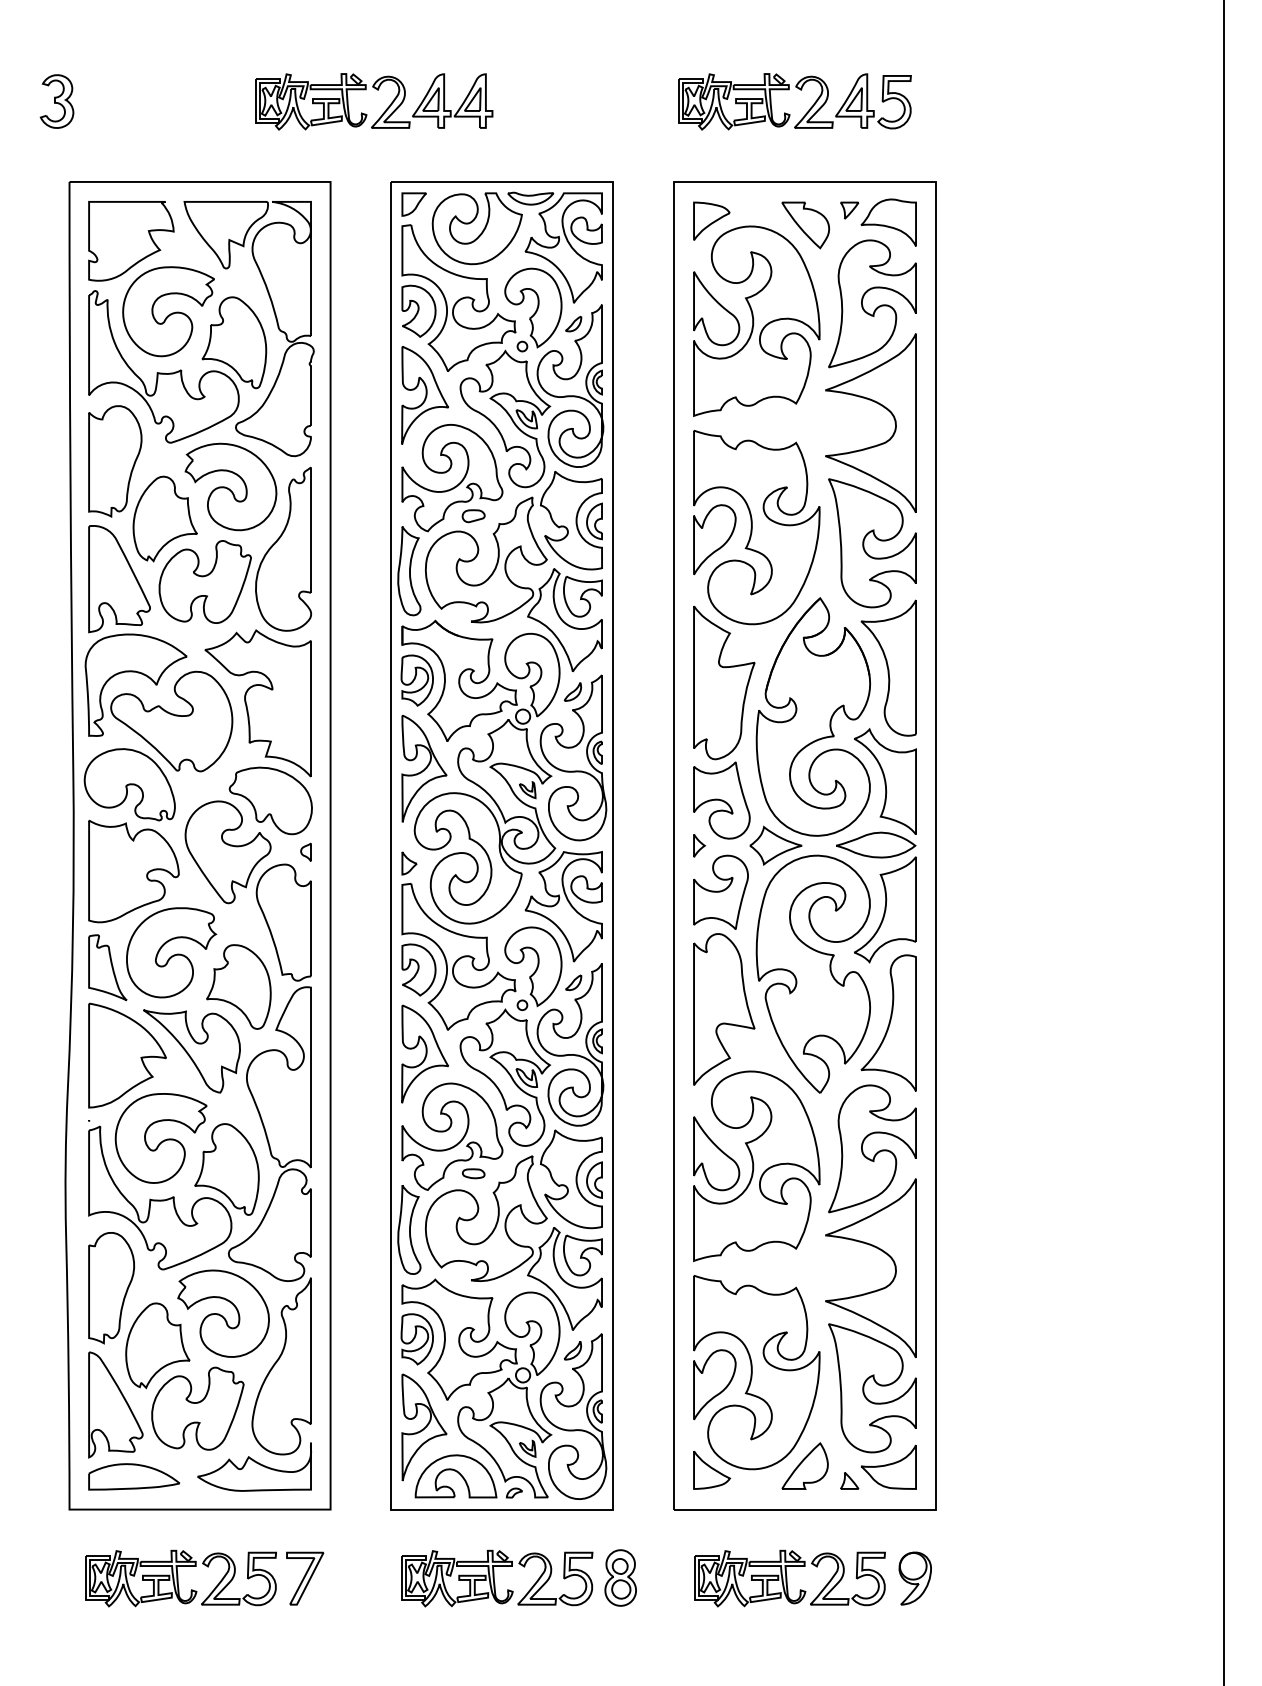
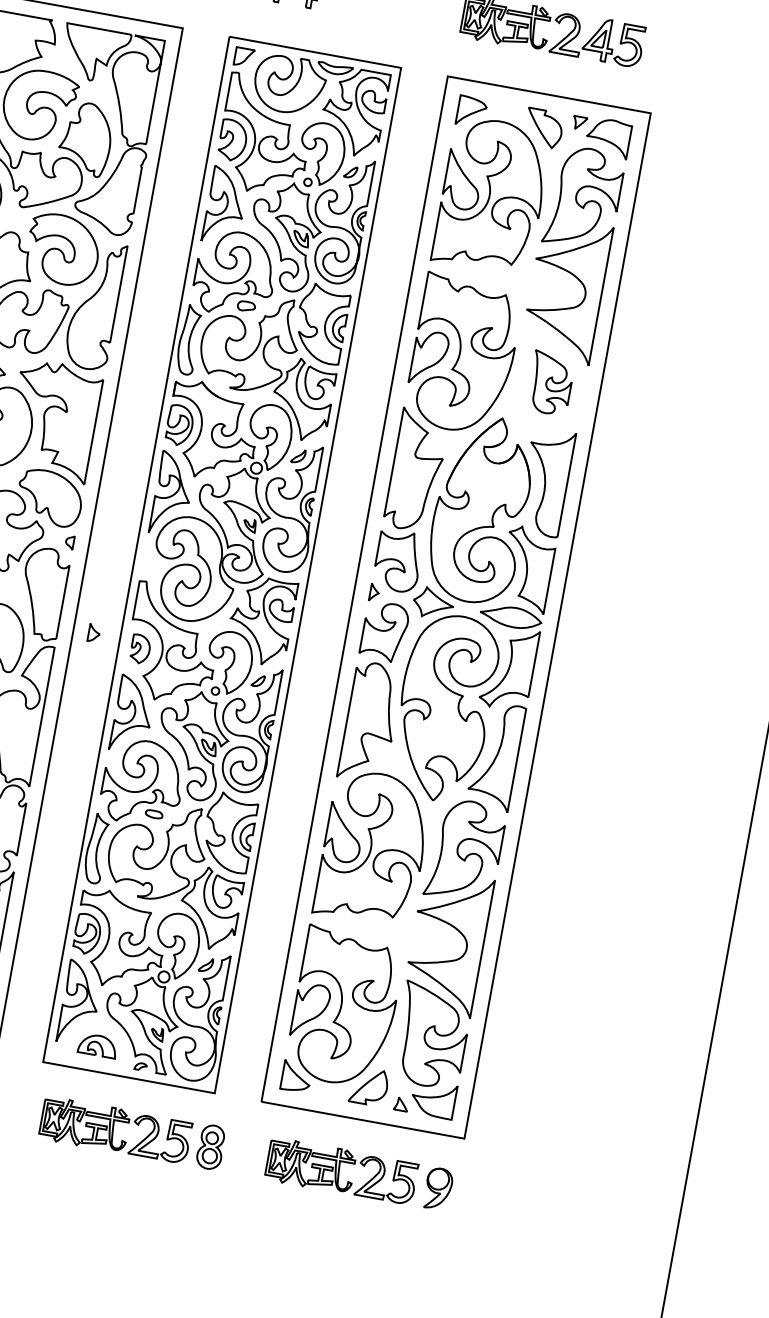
part: (872, 543) -> (550, 383), size x0.6
part: (409, 863) -> (94, 633), moved
part: (418, 969) -> (140, 648), size x0.7
part: (455, 1476) -> (97, 1045), size x0.6

